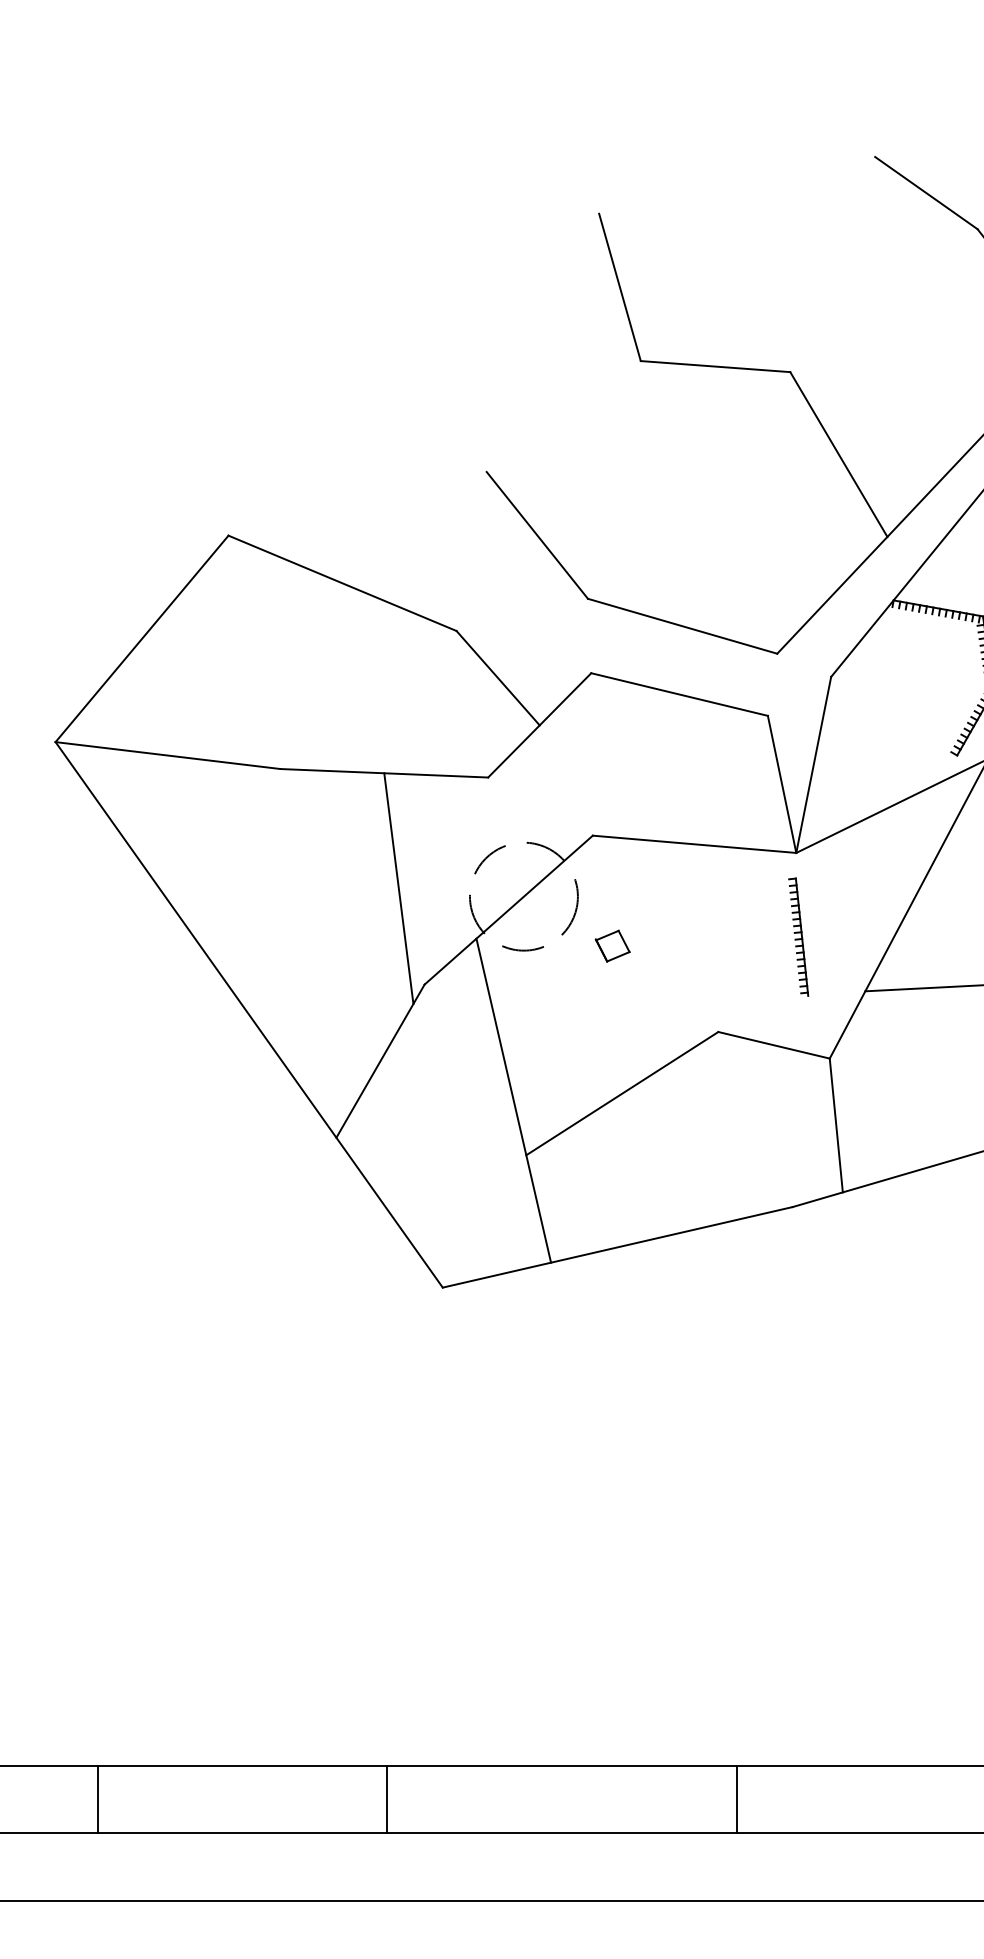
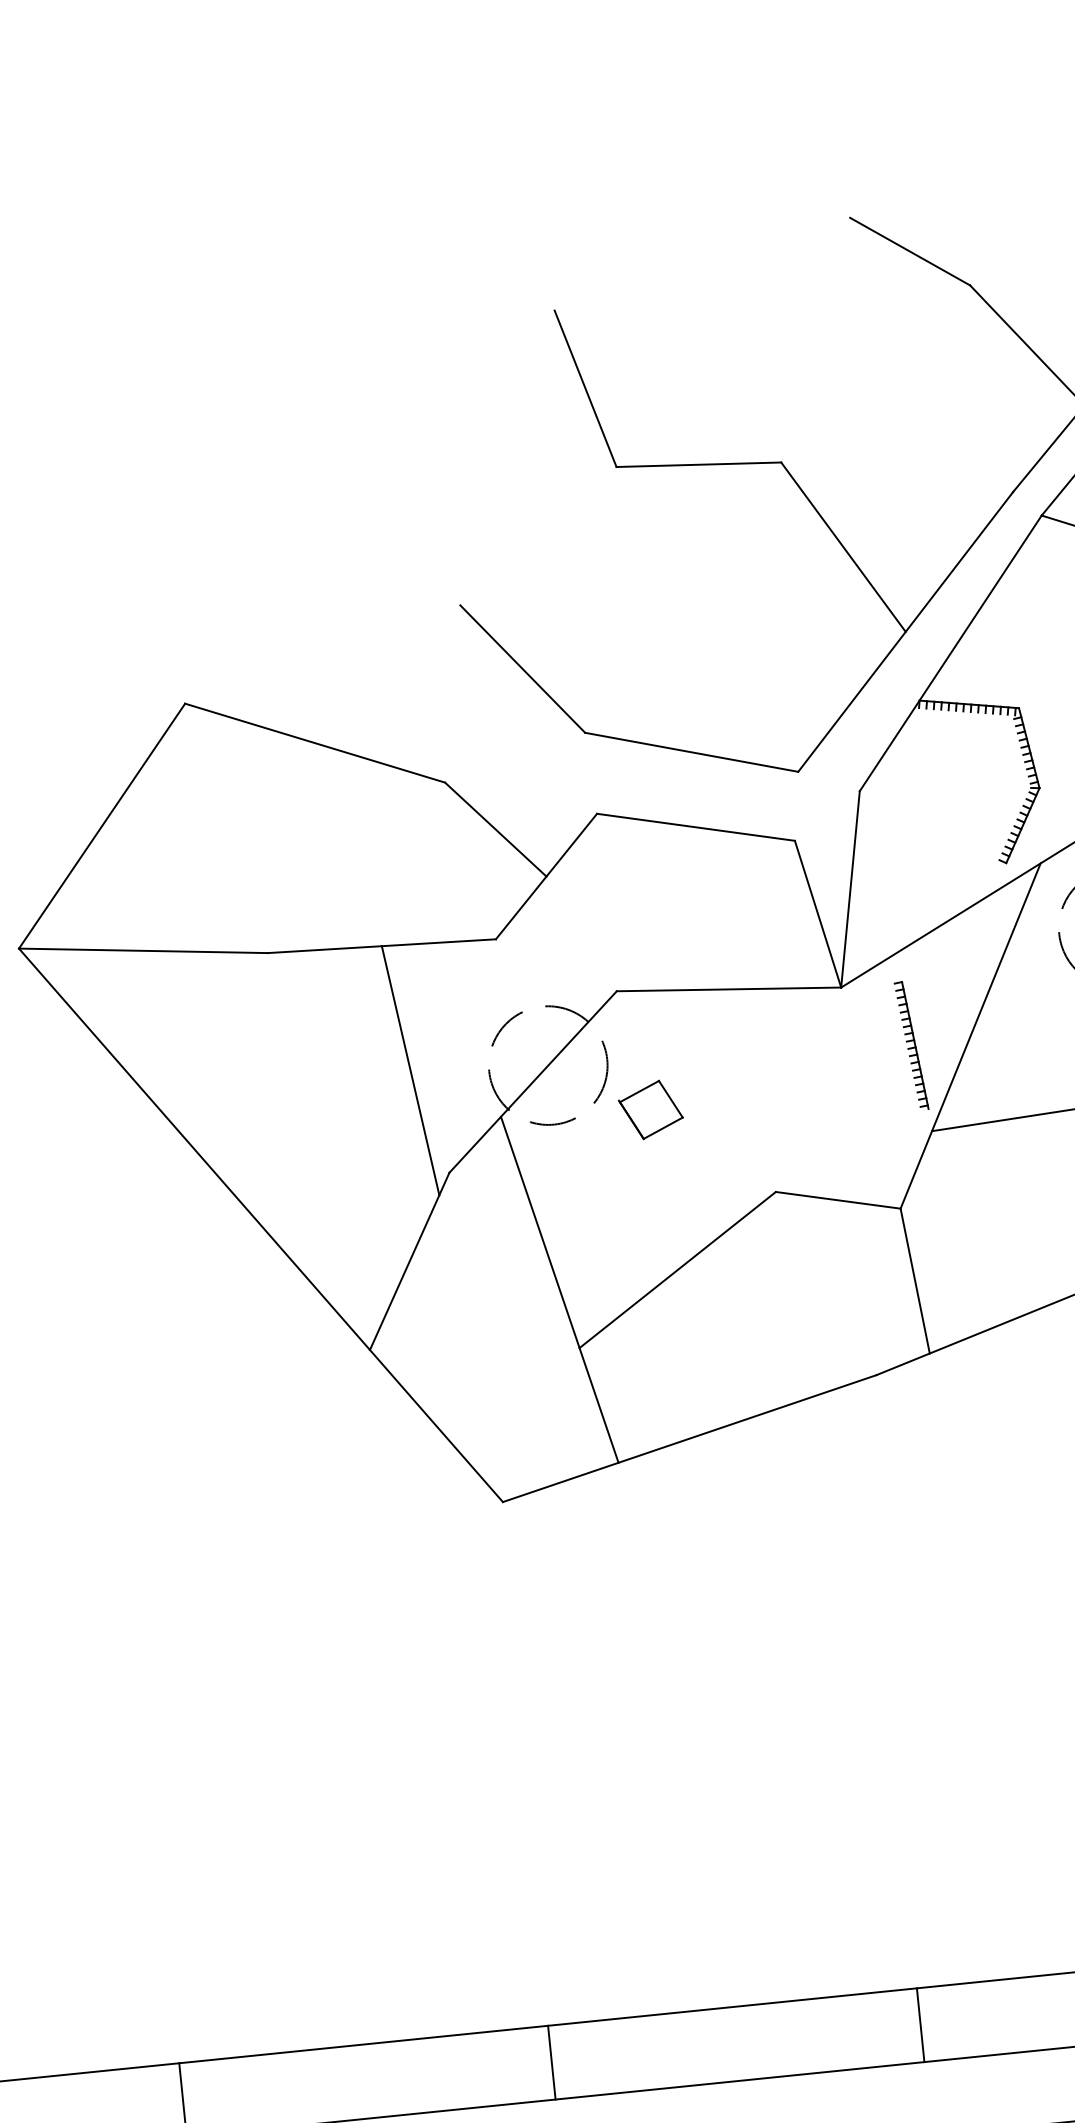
part: (798, 936) -> (911, 1045), moved
part: (612, 945) -> (650, 1109), size x1.67
line: (386, 1799) -> (551, 2062), moved
line: (736, 1799) -> (920, 2025), moved

